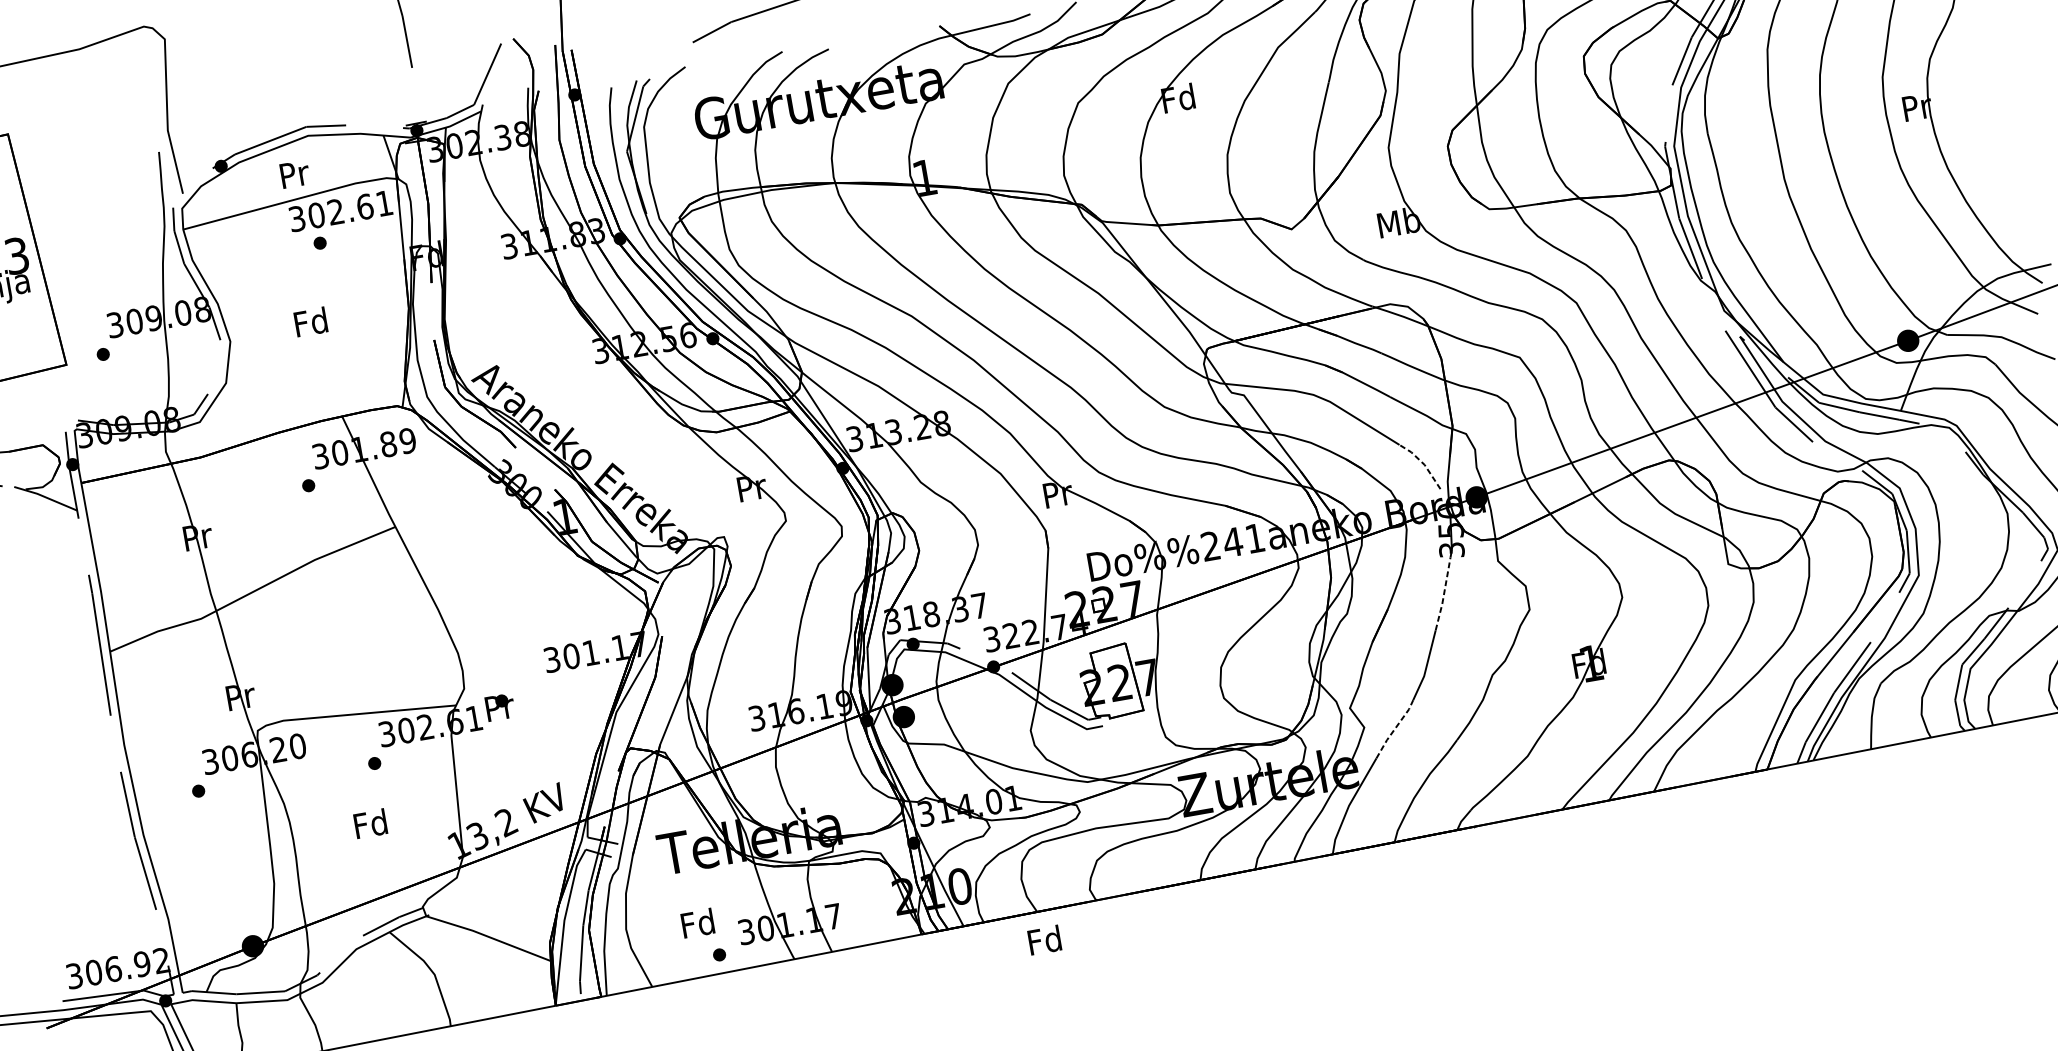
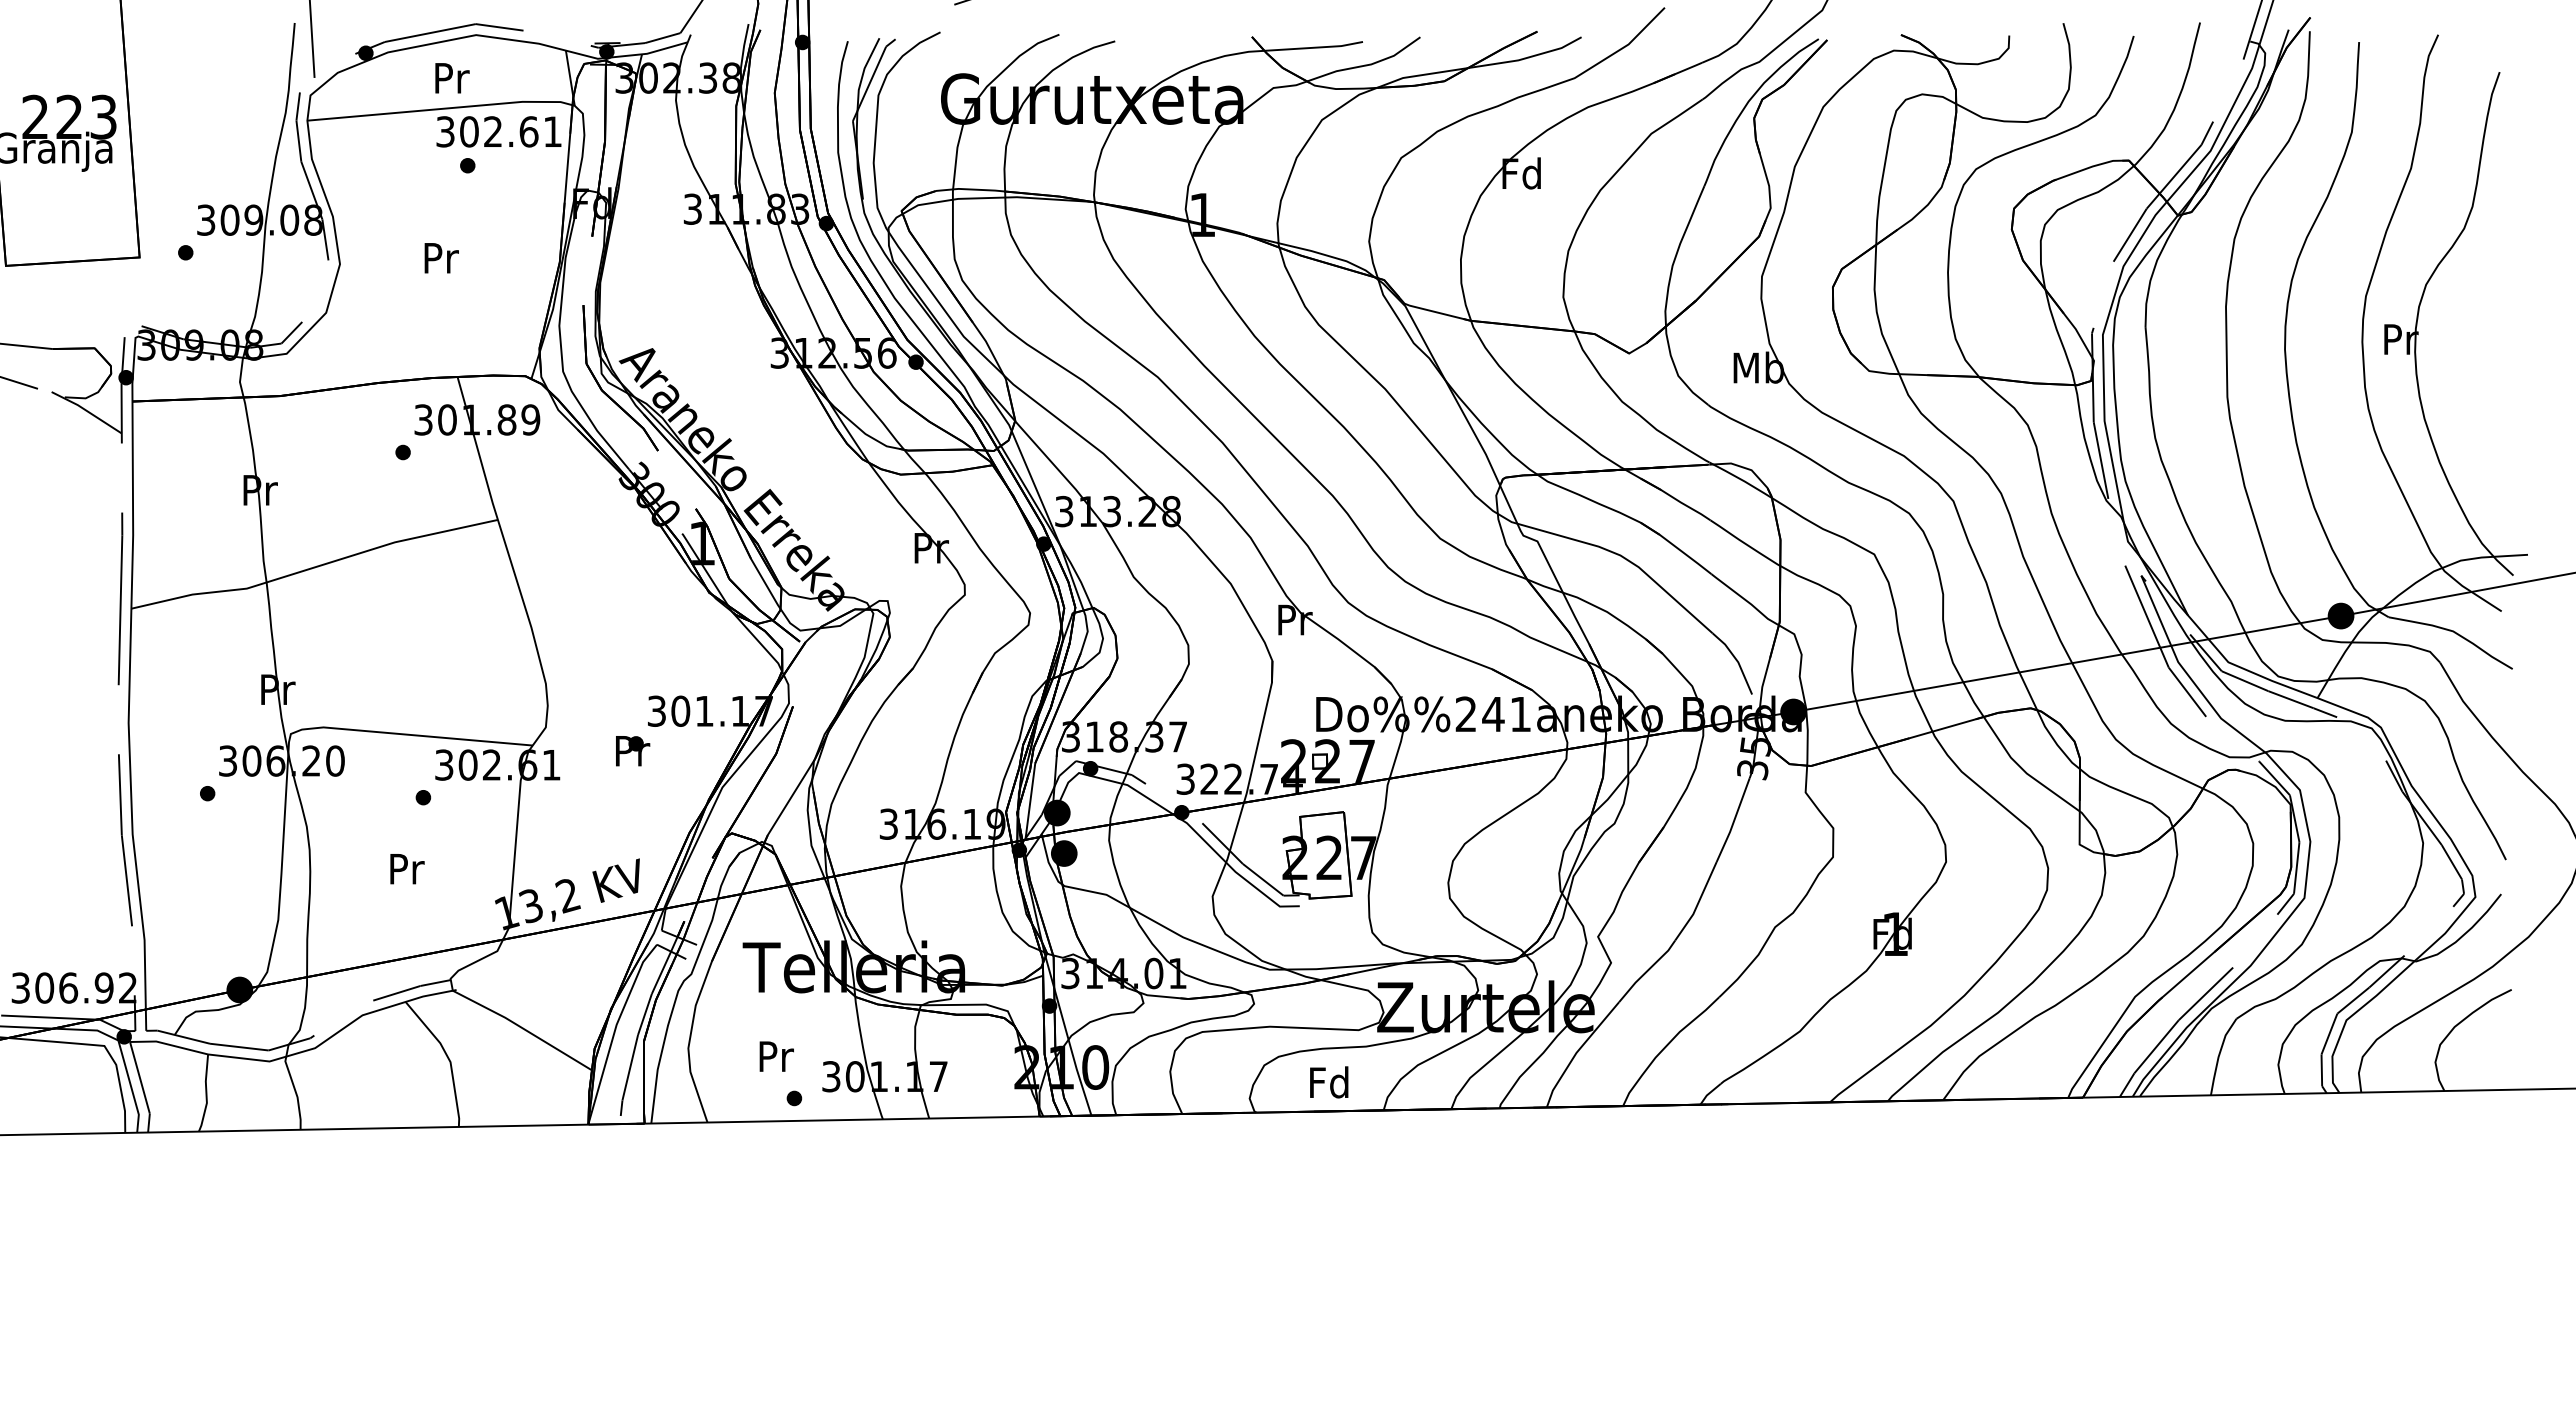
text: (311, 321) -> (440, 257), Fd -> Pr
line: (1423, 463) -> (1737, 660), dashed -> solid
line: (1444, 594) -> (1734, 820), dashed -> solid
part: (500, 707) -> (633, 751), moved
line: (1394, 728) -> (1647, 970), dashed -> solid
text: (370, 823) -> (405, 868), Fd -> Pr
text: (698, 923) -> (775, 1056), Fd -> Pr
text: (1044, 940) -> (1329, 1082), moved

